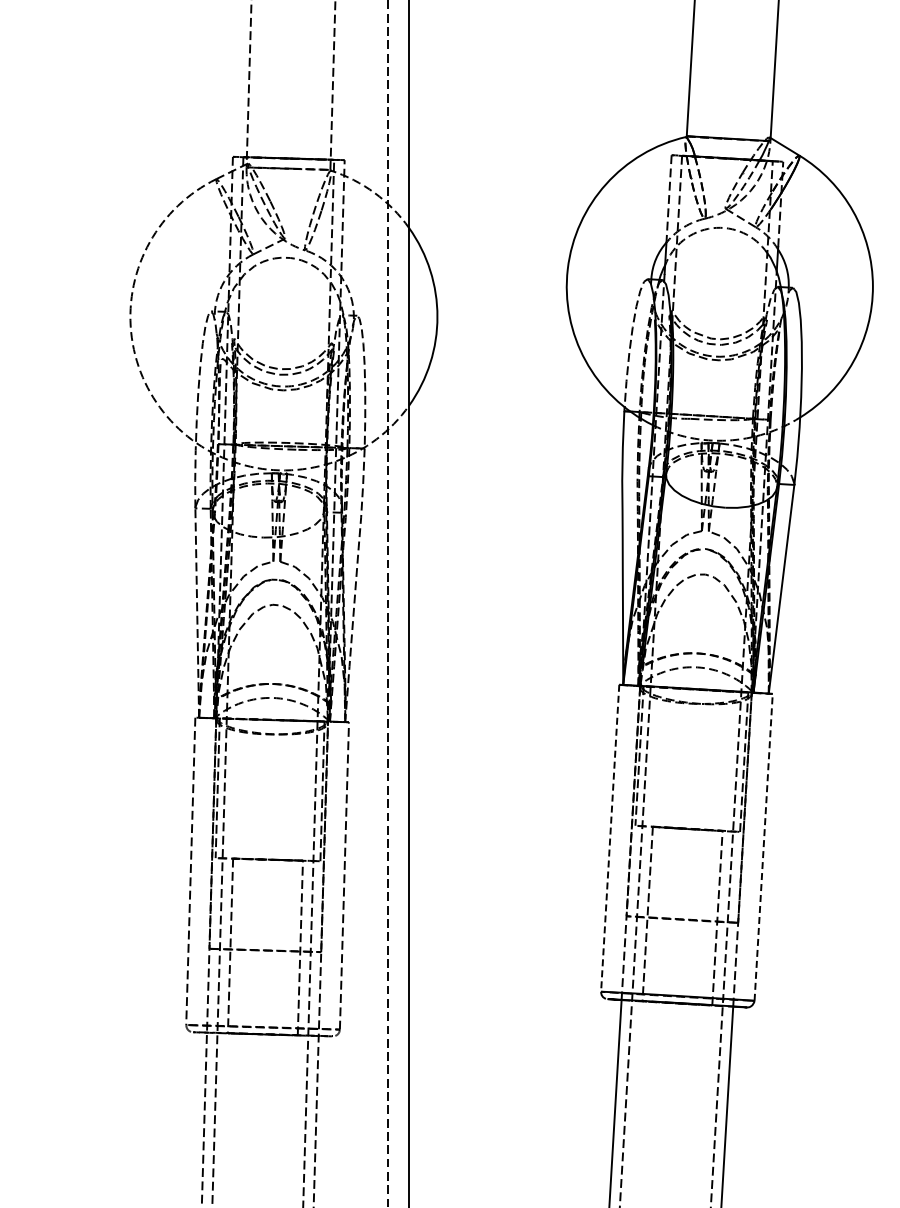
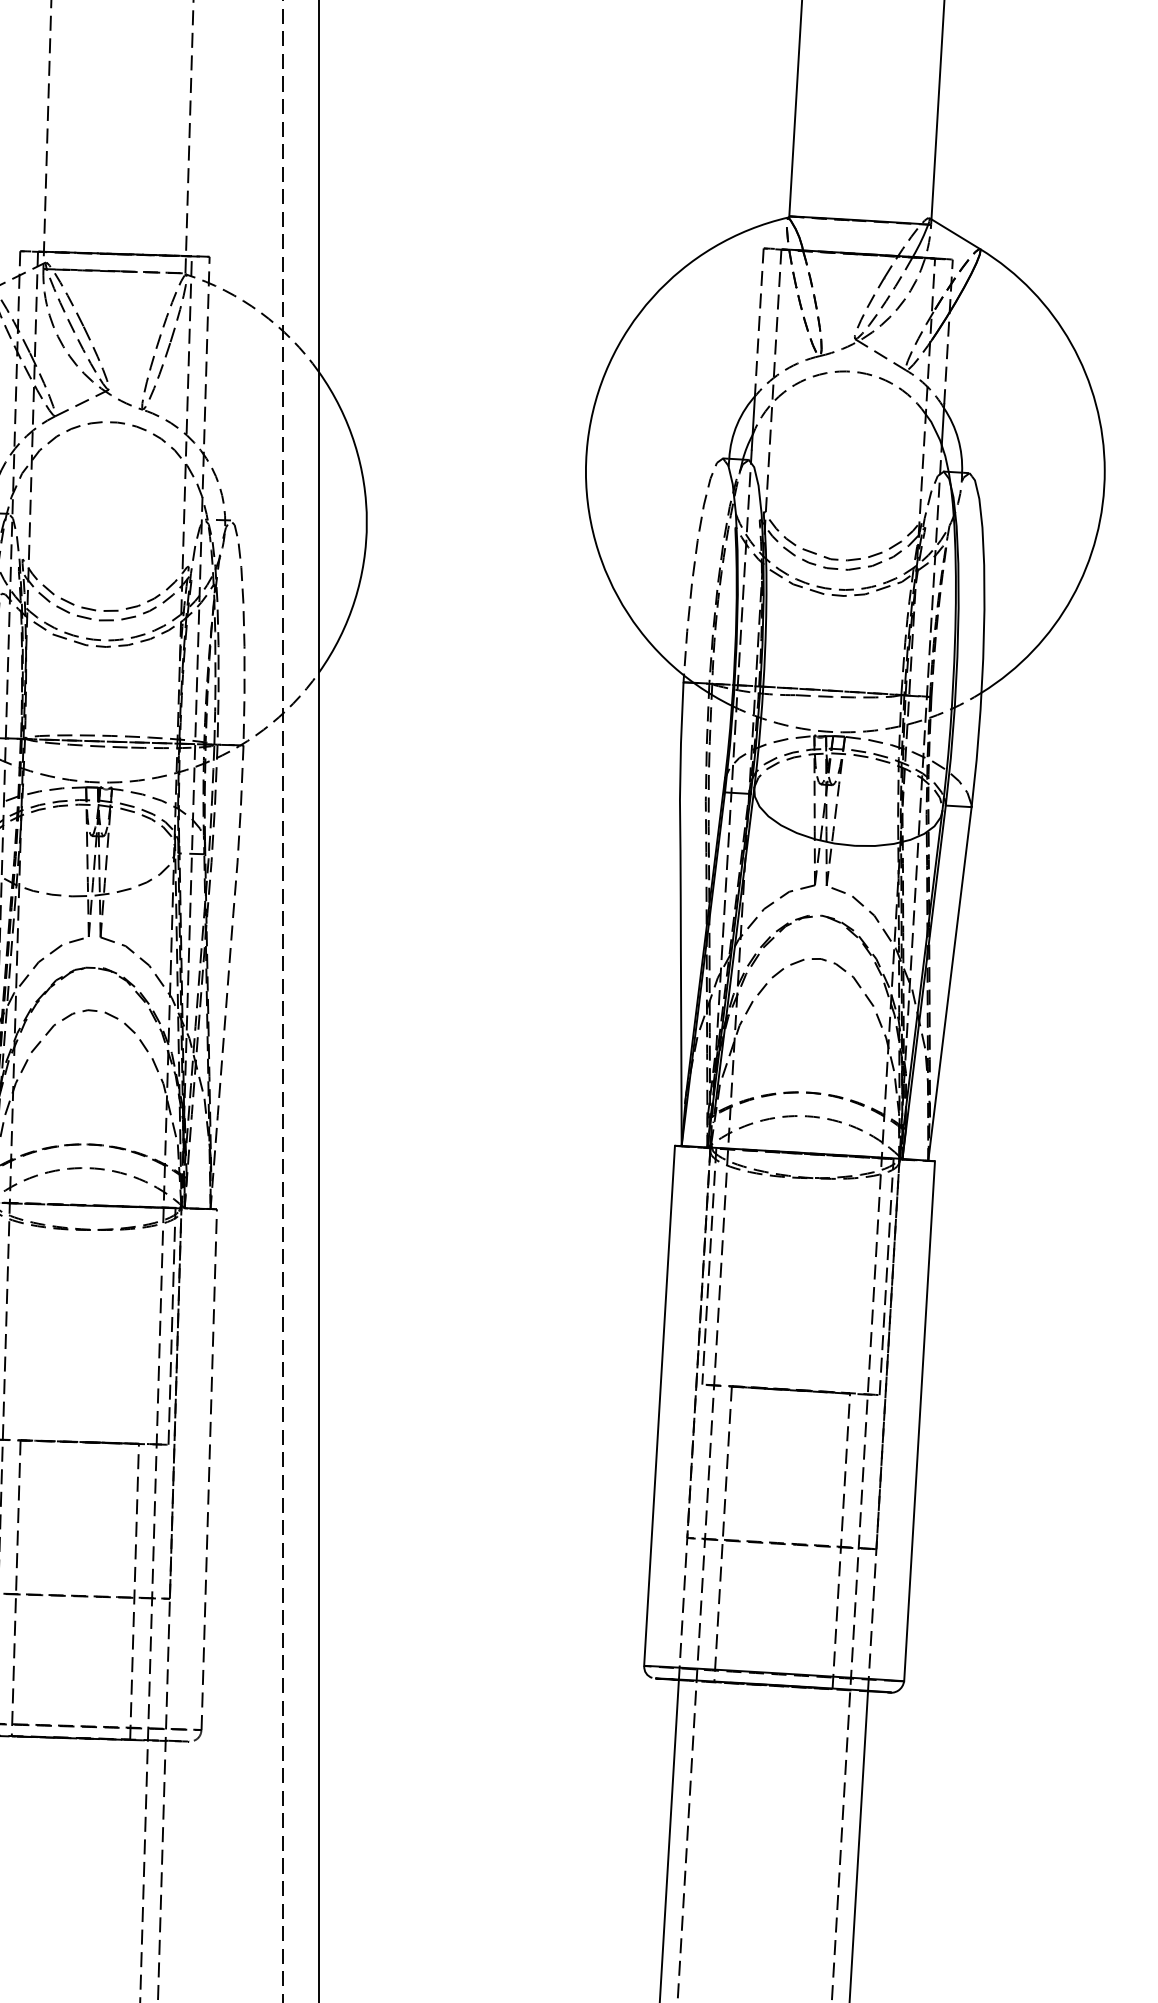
line: (610, 838) -> (660, 1406), dashed -> solid
line: (763, 847) -> (919, 1421), dashed -> solid

